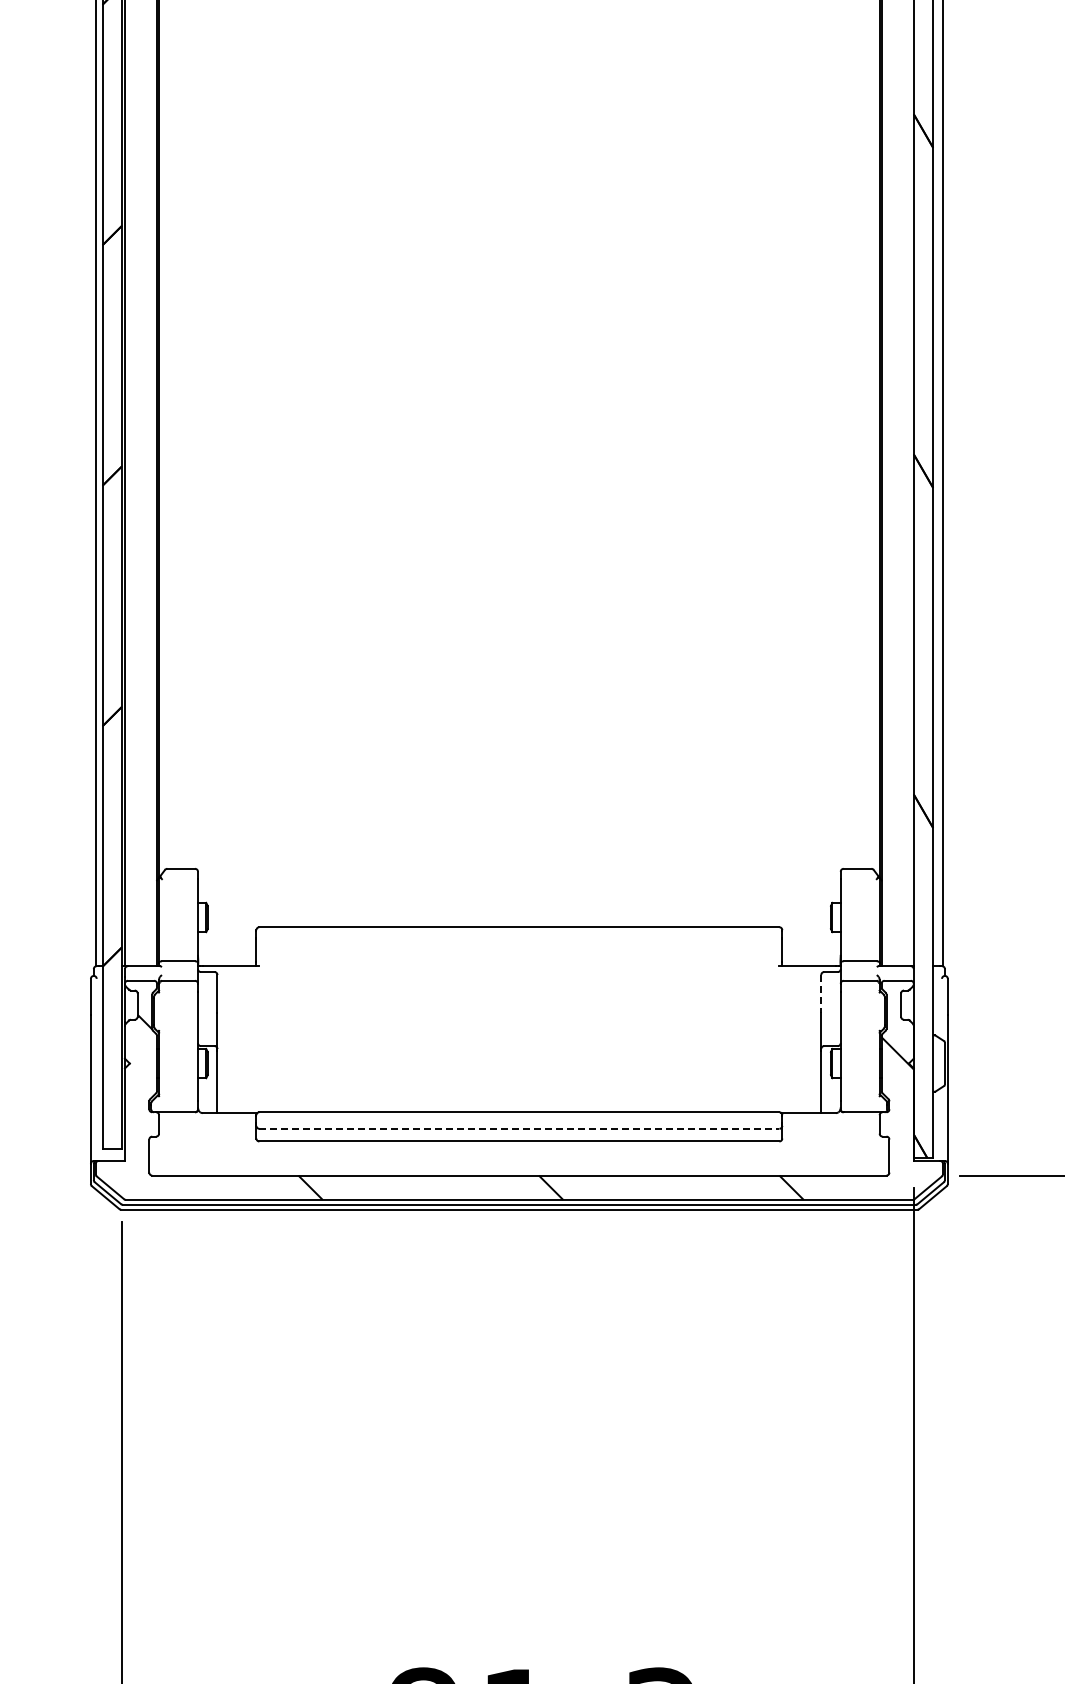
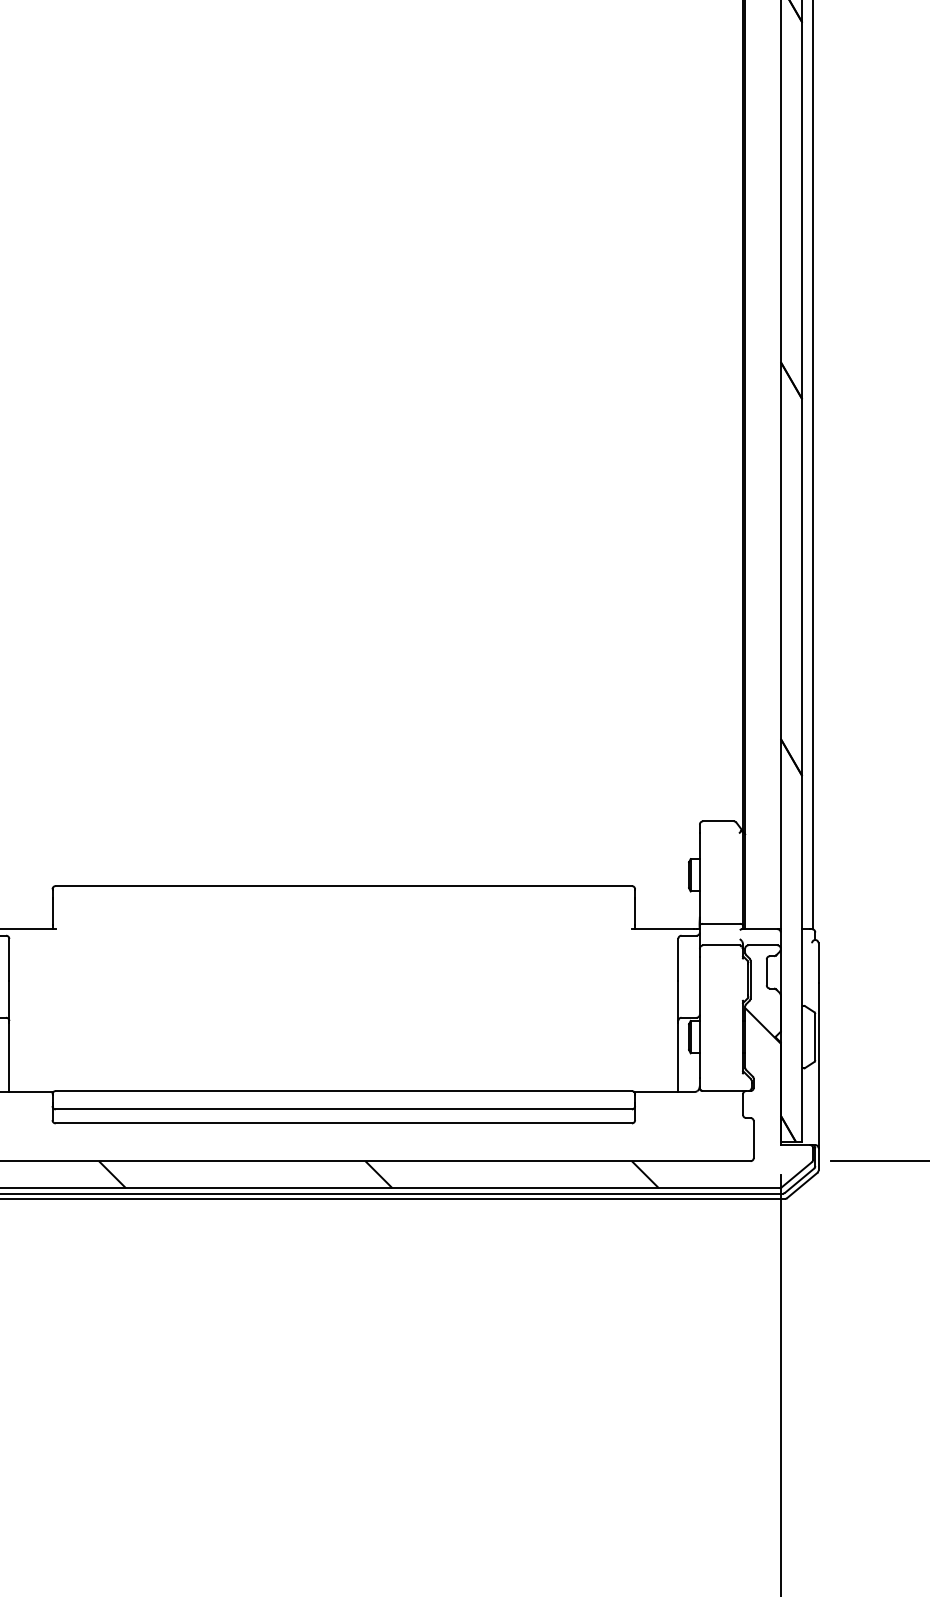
line: (821, 994) -> (678, 960), dashed -> solid
line: (519, 1128) -> (343, 1109), dashed -> solid

